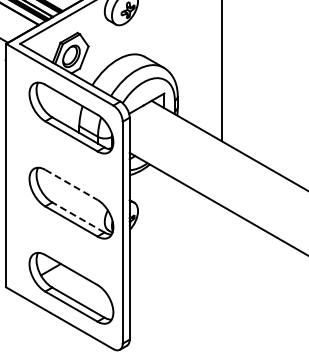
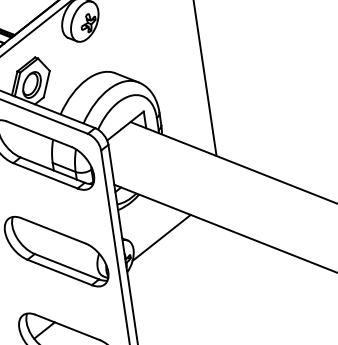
line: (71, 185) -> (53, 231), dashed -> solid
line: (163, 204) -> (161, 237), added
line: (78, 217) -> (67, 266), dashed -> solid

